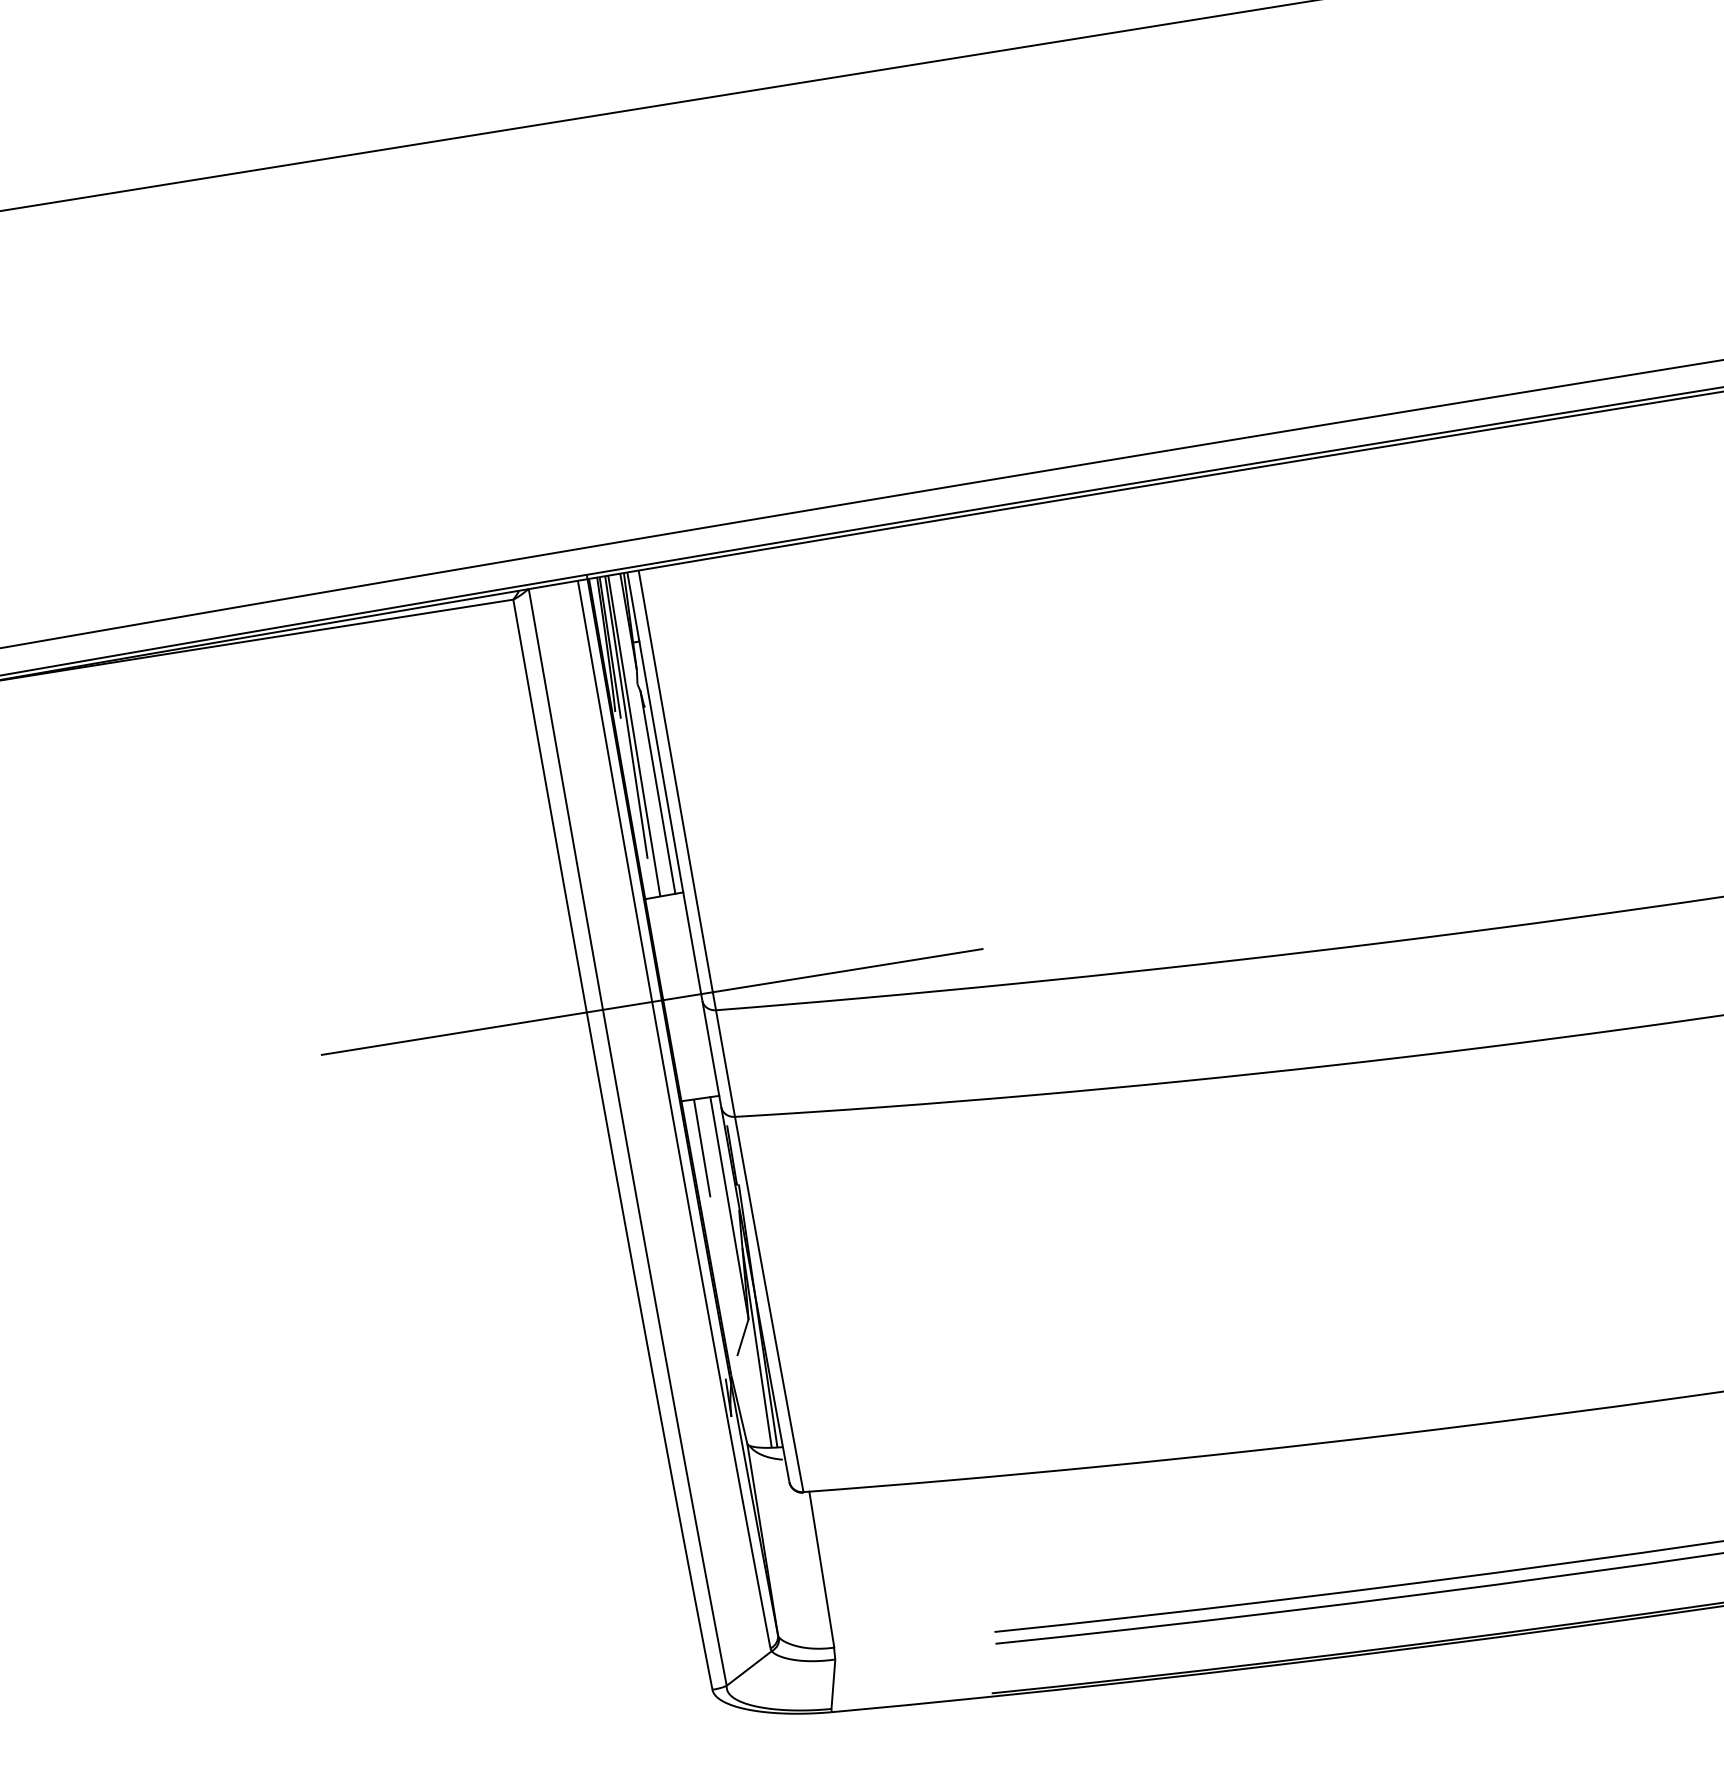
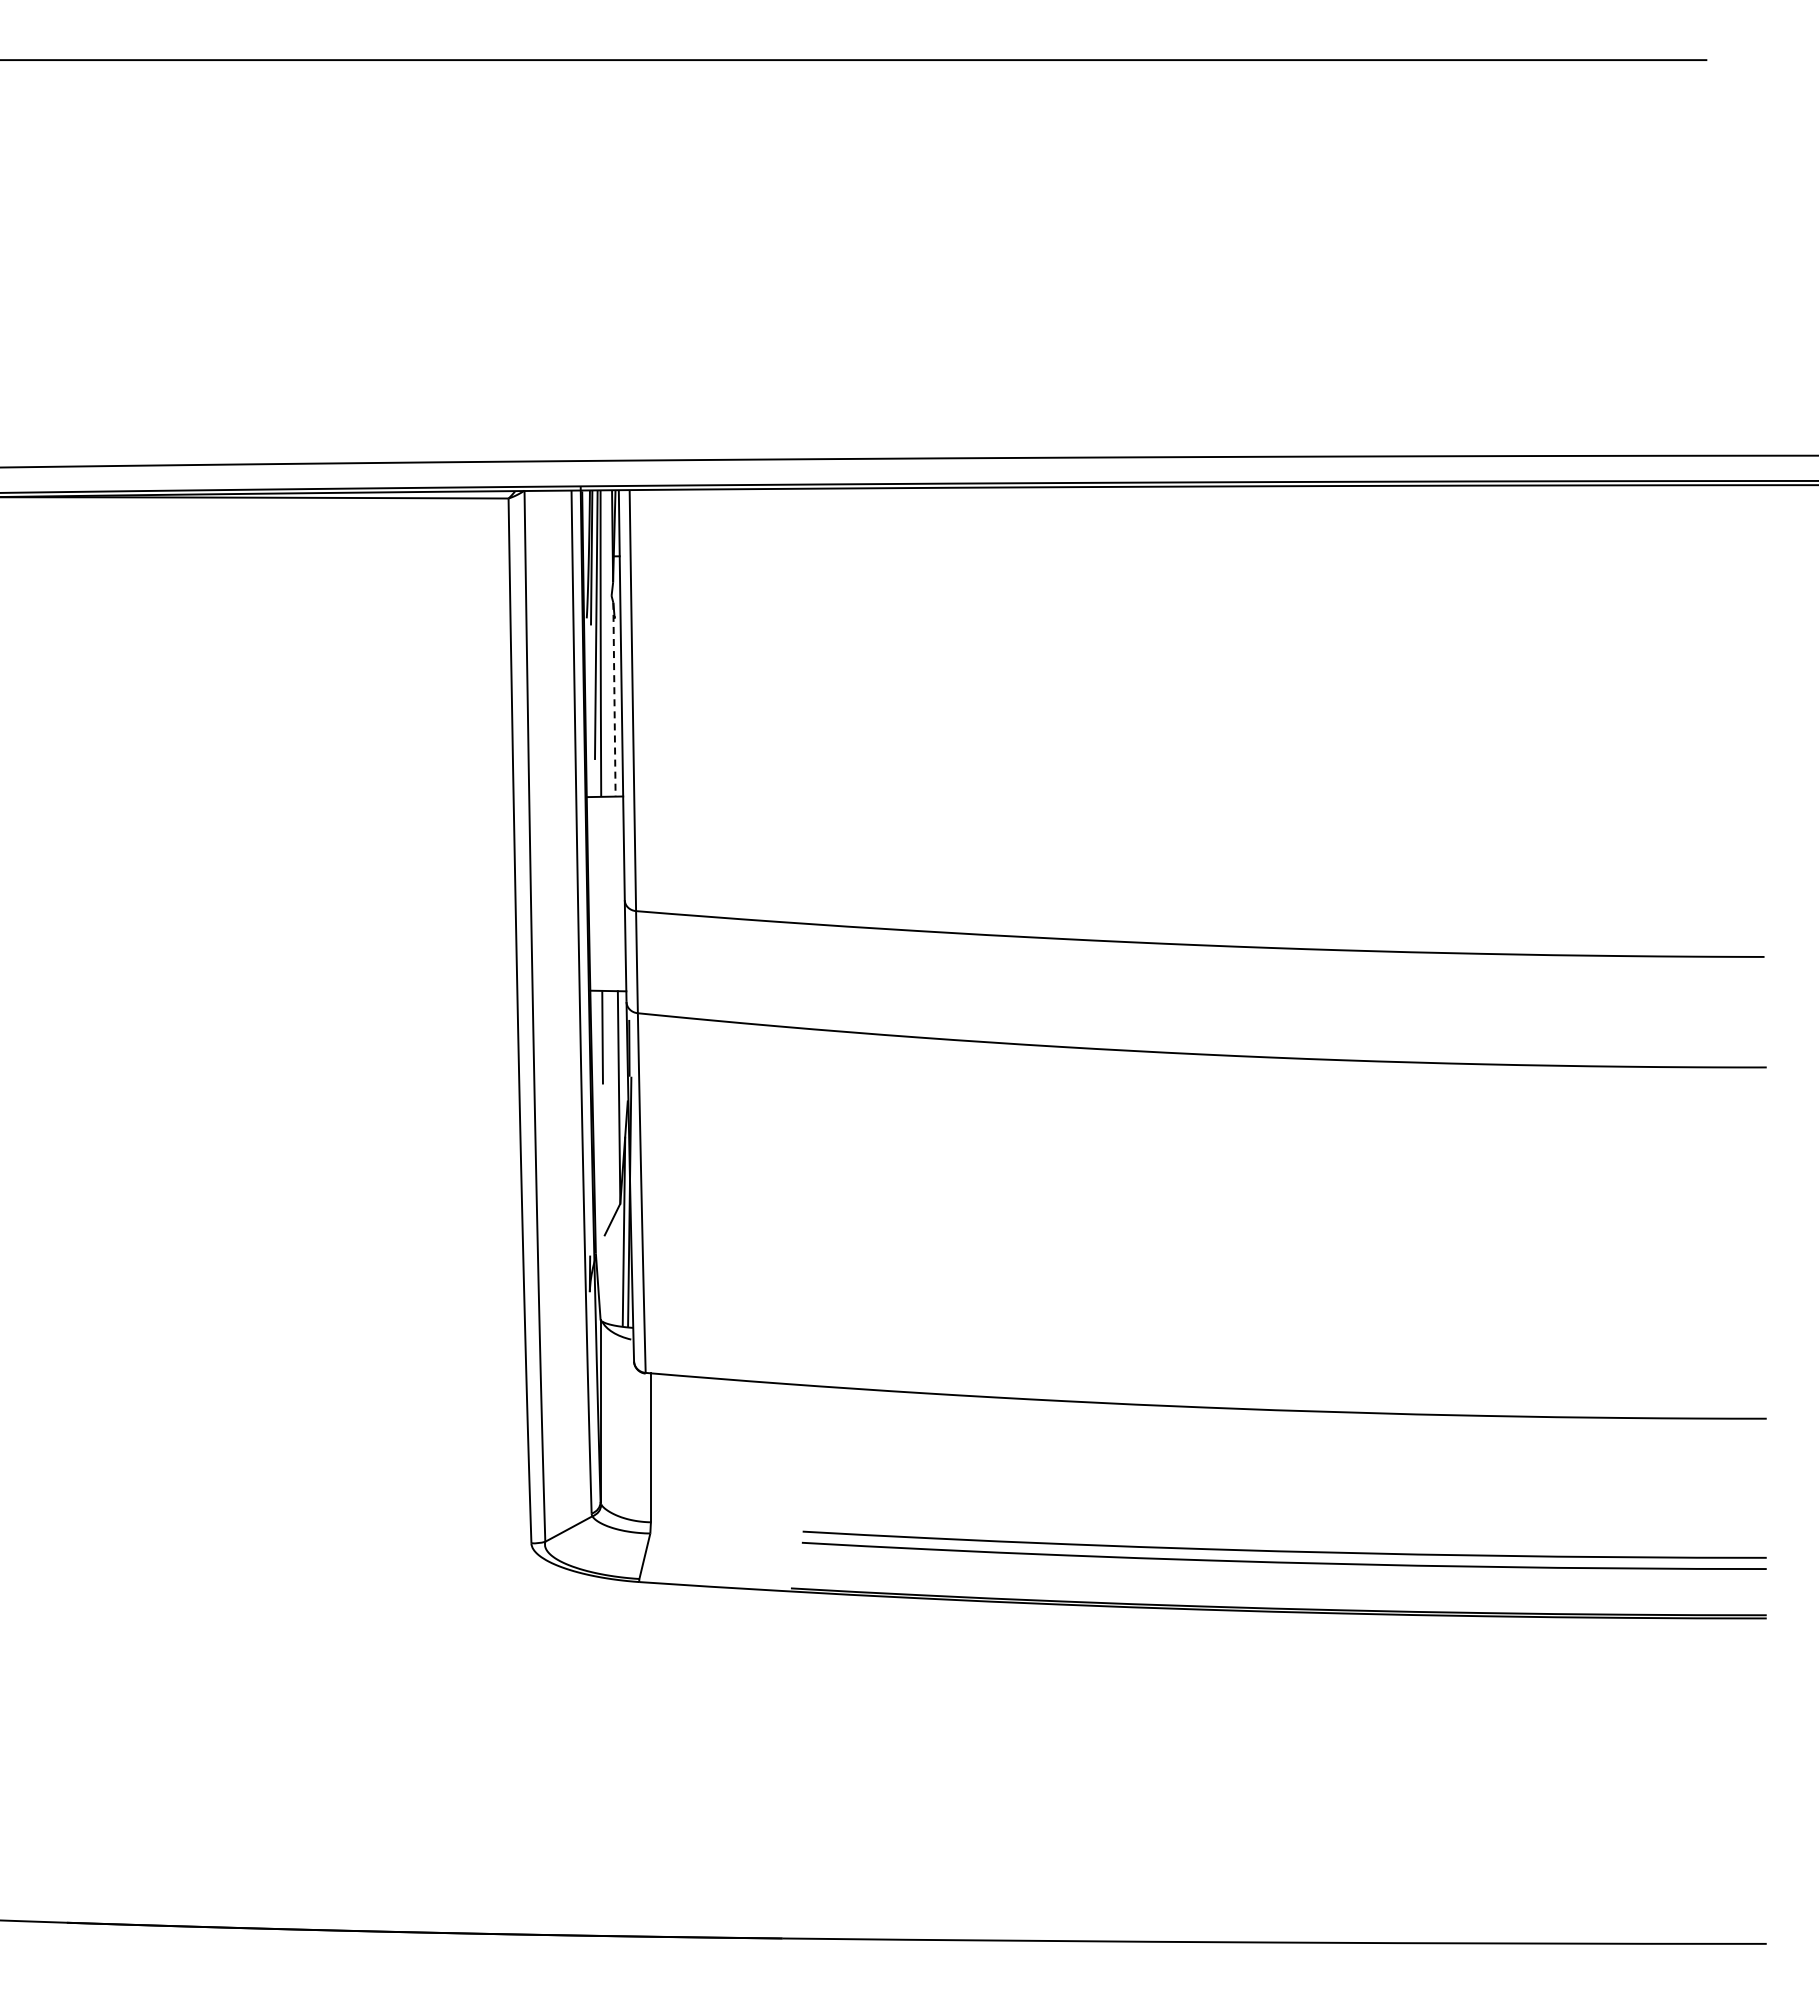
line: (657, 792) -> (614, 699), solid -> dashed
line: (651, 1001) -> (577, 893), removed

